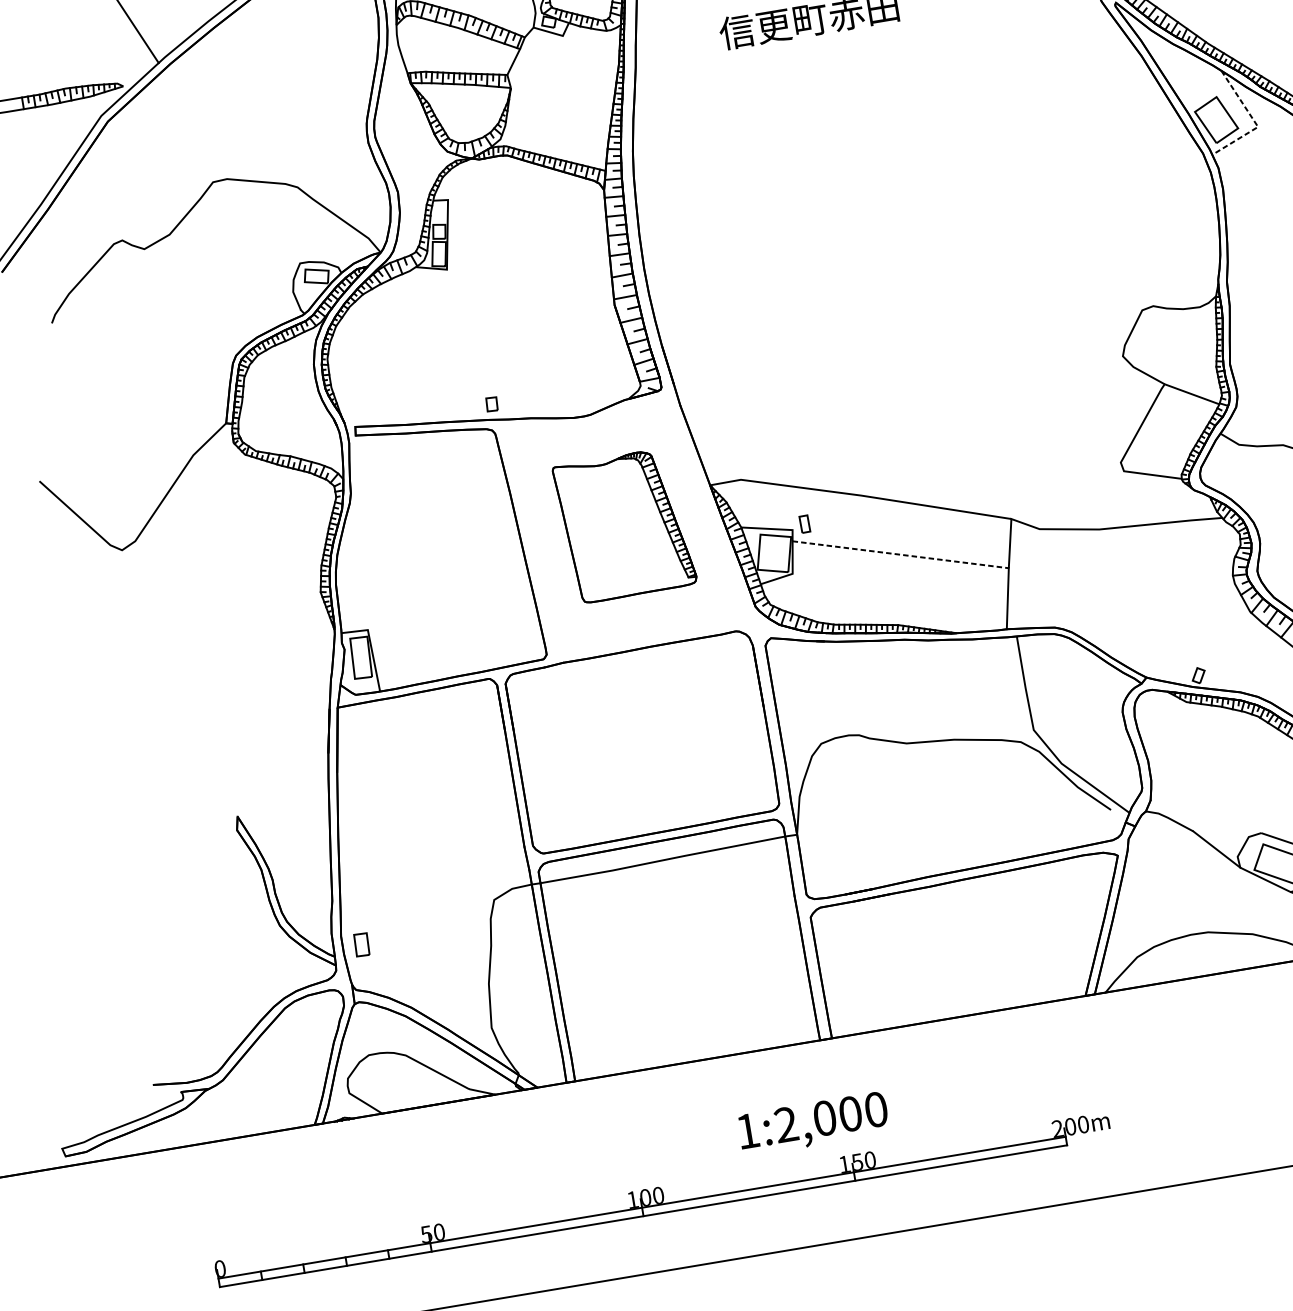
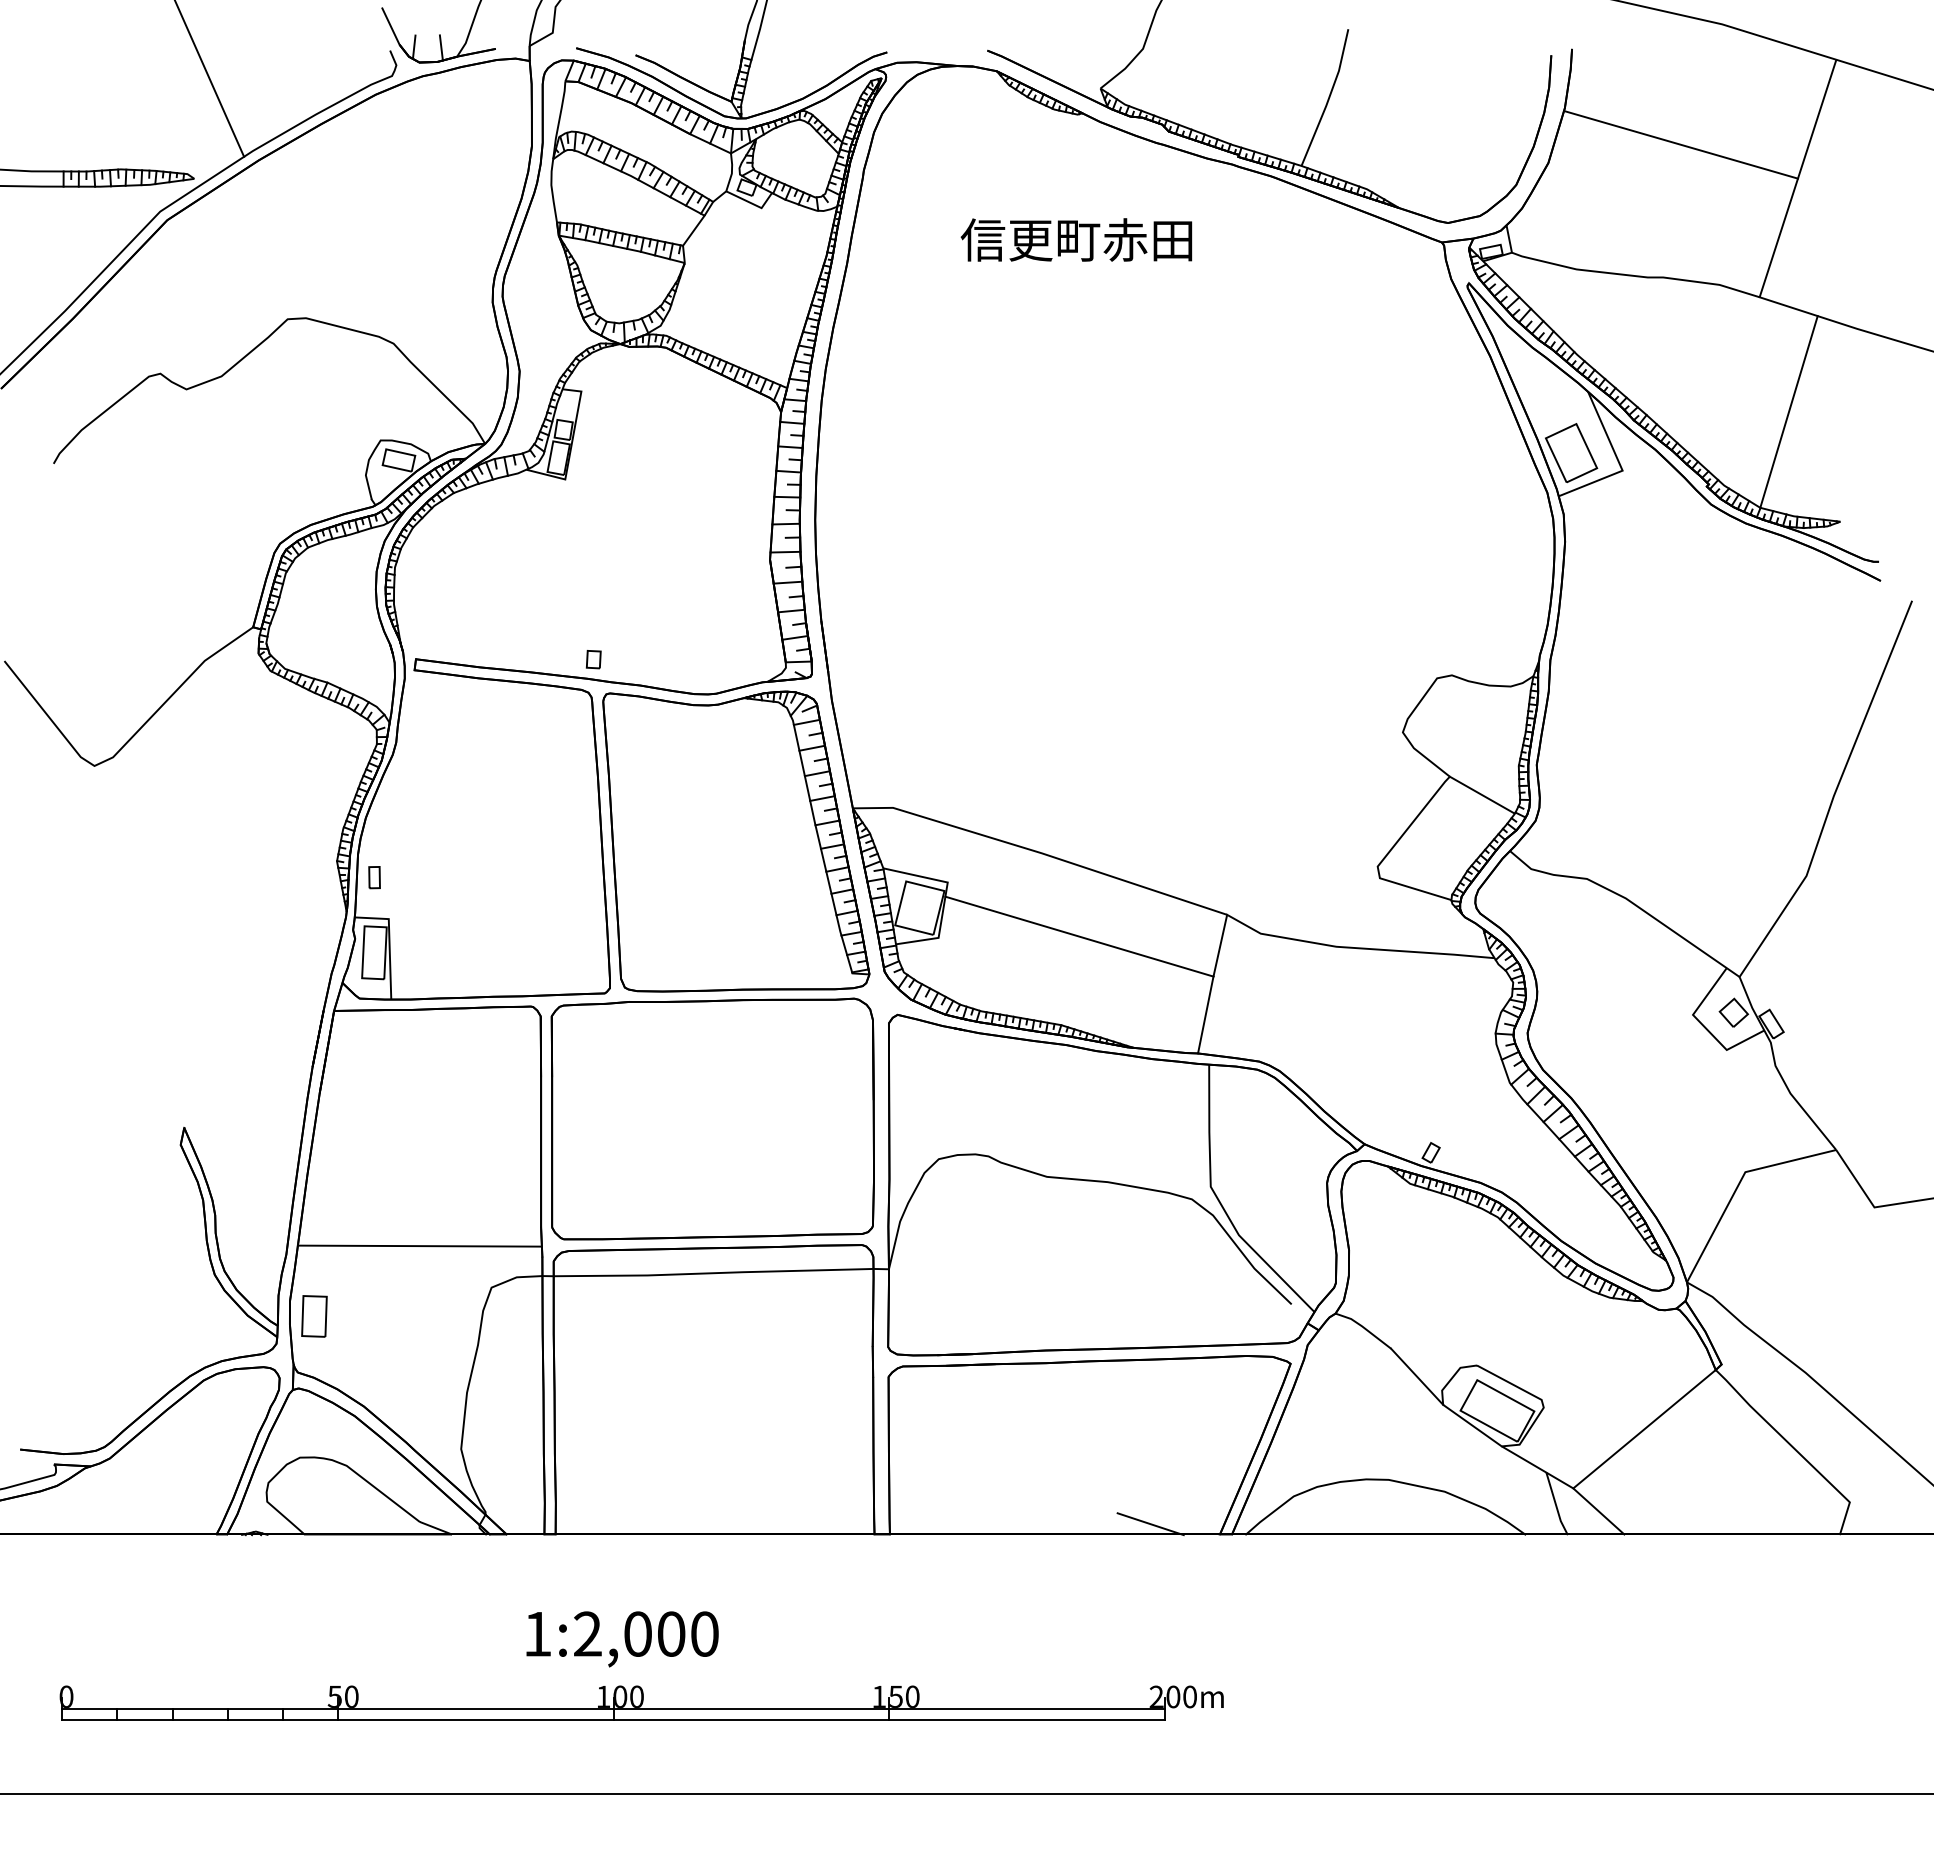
line: (1254, 121) -> (1619, 463), dashed -> solid
part: (804, 524) -> (374, 877), moved
part: (625, 525) -> (736, 841), size x1.67
line: (900, 554) -> (1079, 936), dashed -> solid
line: (433, 876) -> (419, 1245), added
part: (361, 944) -> (314, 1316), size x1.43
line: (1030, 997) -> (1150, 1524), added
text: (813, 1124) -> (622, 1639), moved

